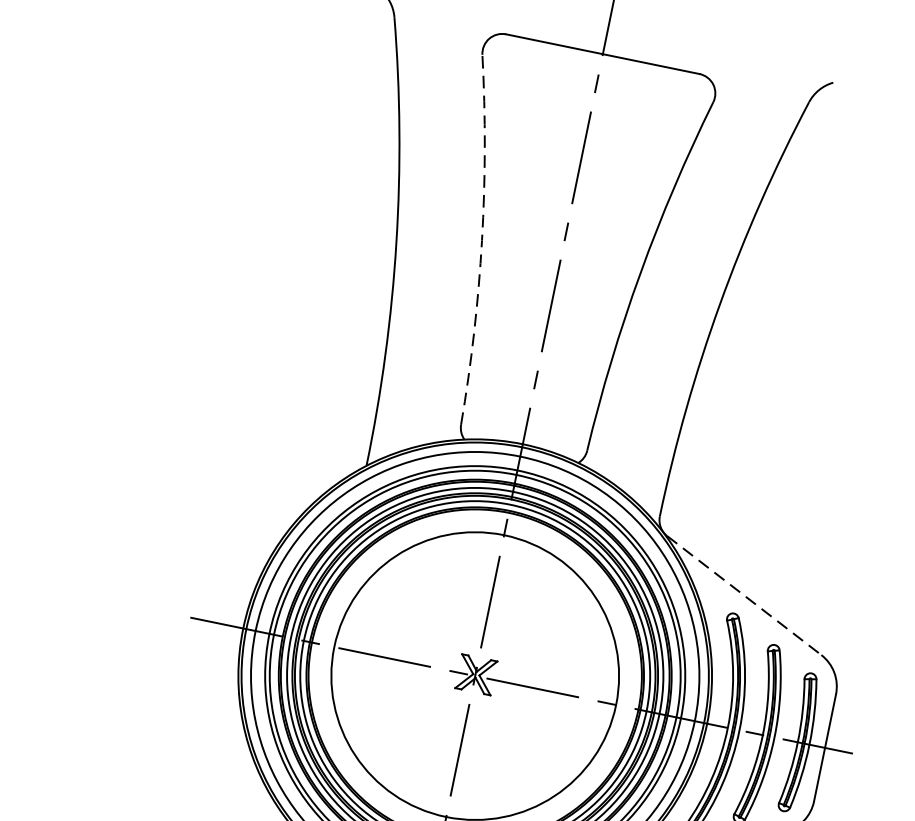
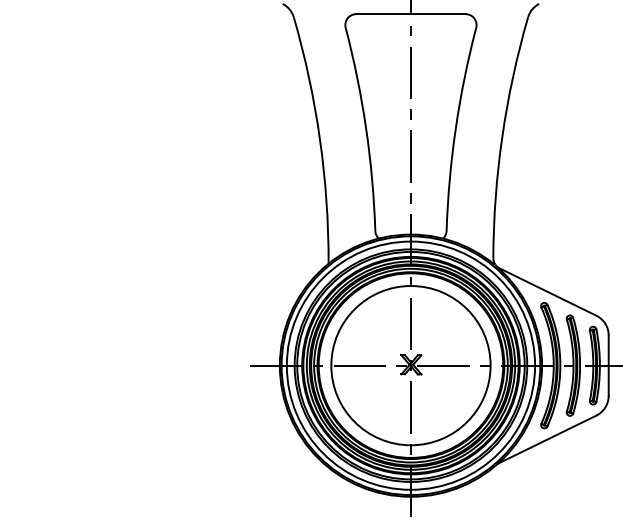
arc: (482, 240) -> (366, 128), dashed -> solid
line: (743, 596) -> (547, 292), dashed -> solid

